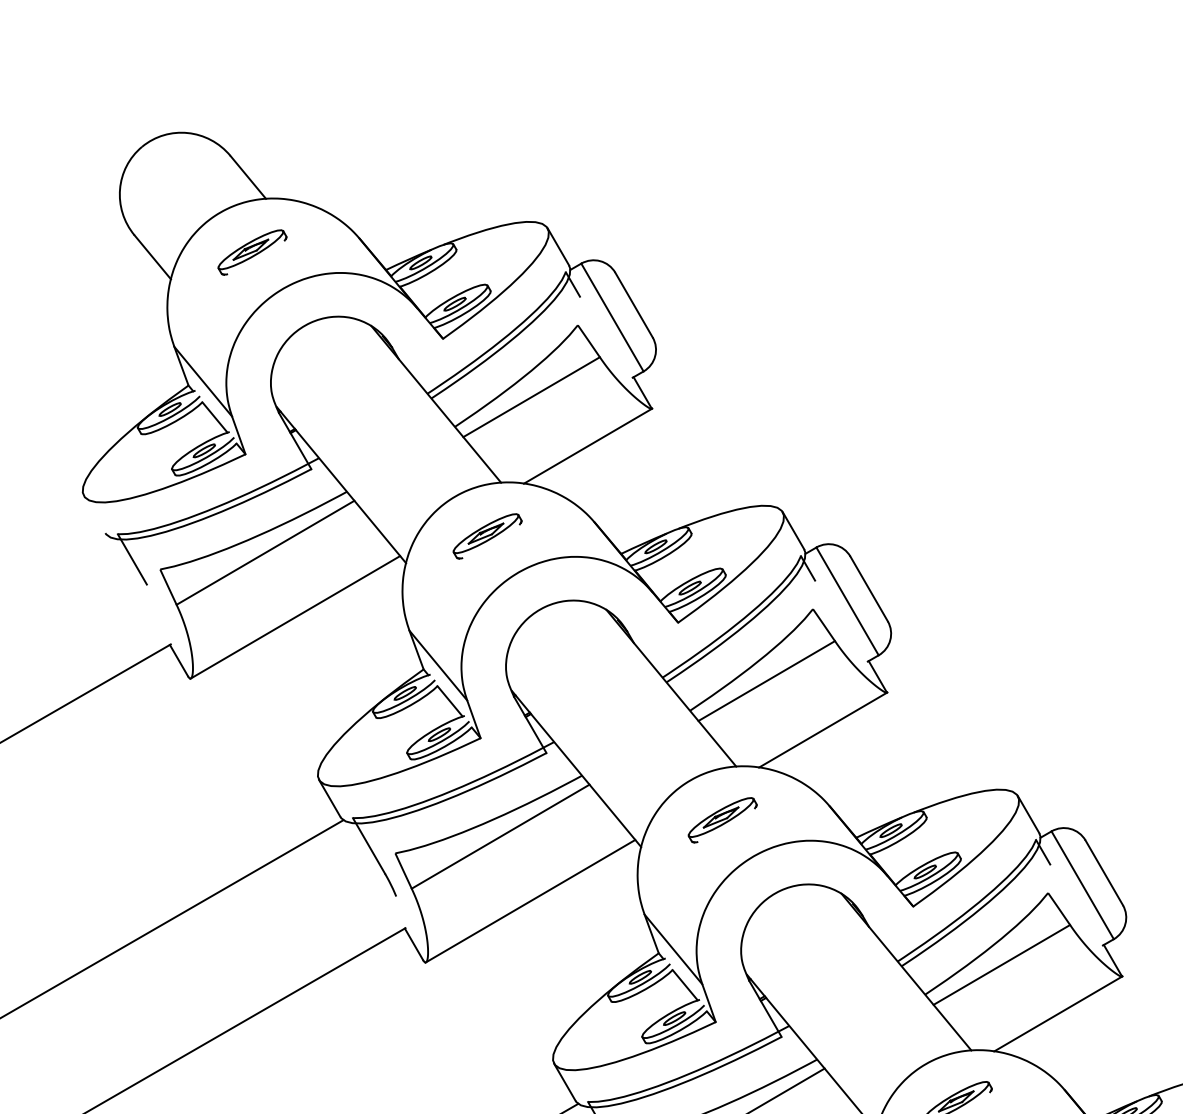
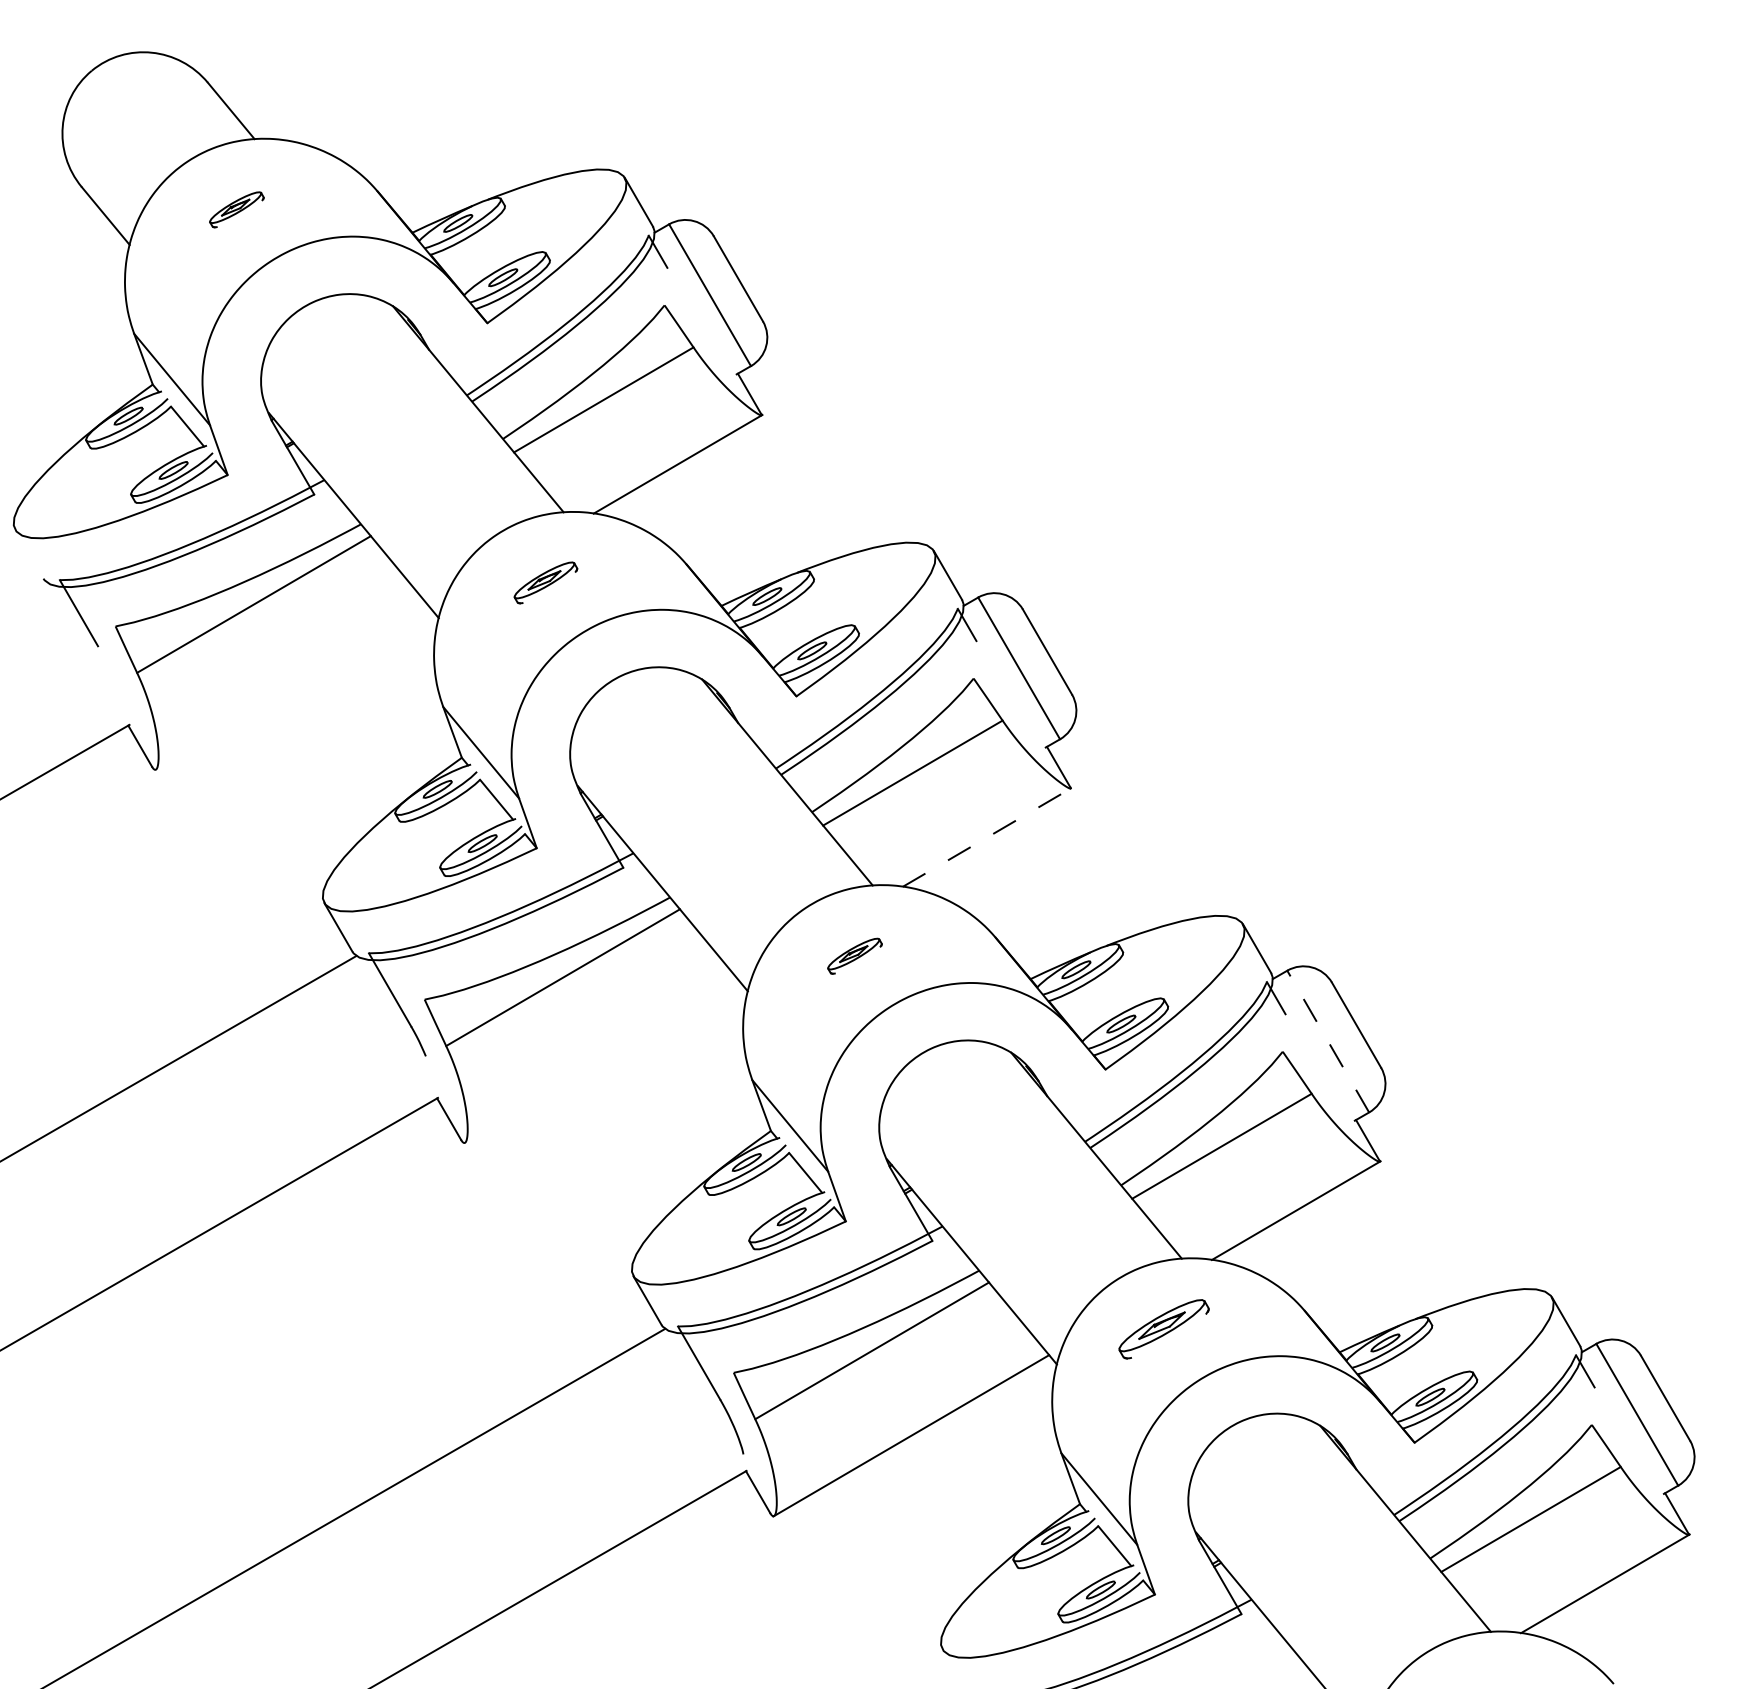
part: (252, 252) -> (236, 209), size x0.6
part: (487, 536) -> (545, 582), size x0.7
line: (295, 617) -> (293, 689), removed
line: (823, 730) -> (987, 837), solid -> dashed
part: (722, 820) -> (854, 956), size x0.6
line: (1082, 885) -> (1328, 1041), solid -> dashed
line: (530, 901) -> (602, 1062), removed

